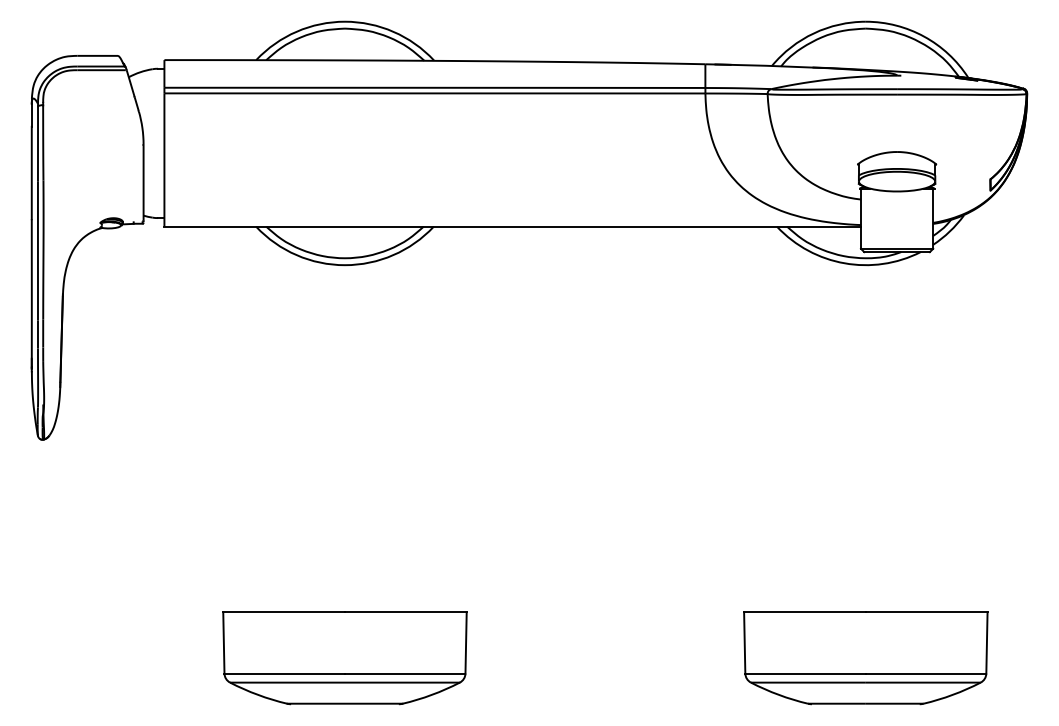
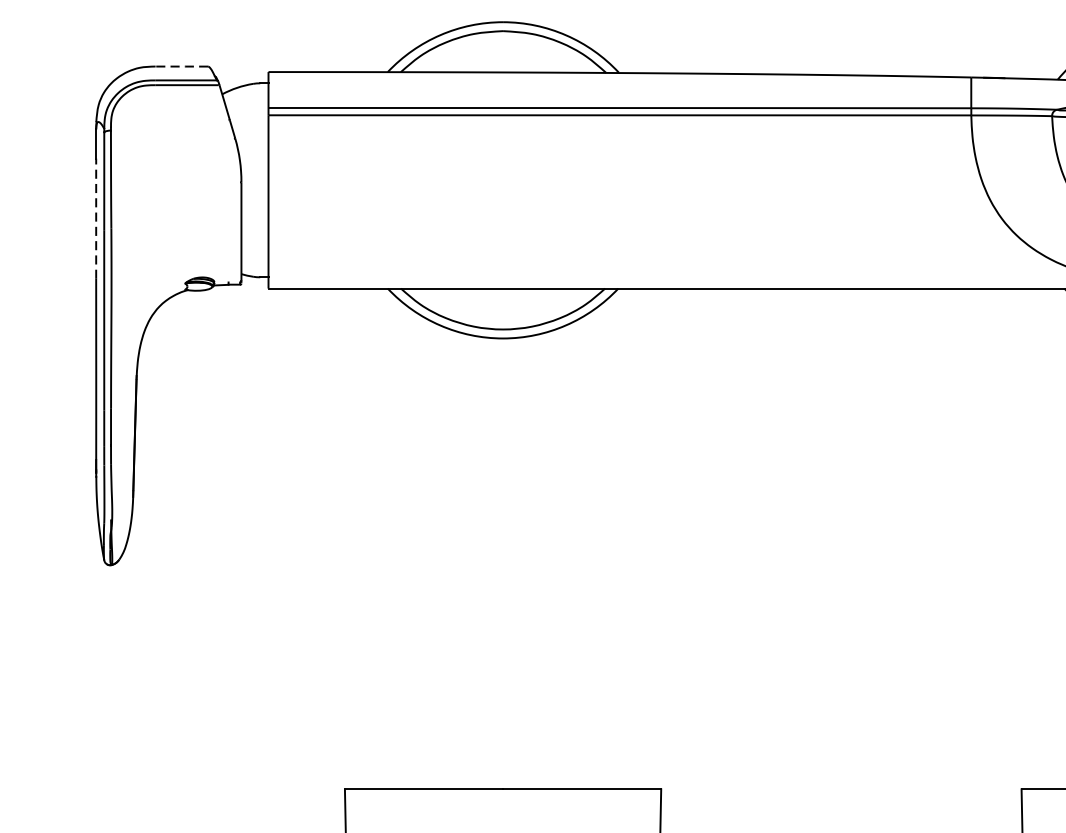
line: (97, 55) -> (181, 66), solid -> dashed
line: (31, 172) -> (95, 218), solid -> dashed

